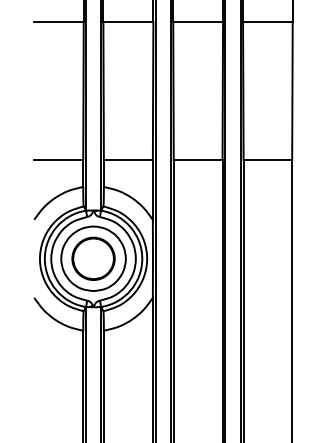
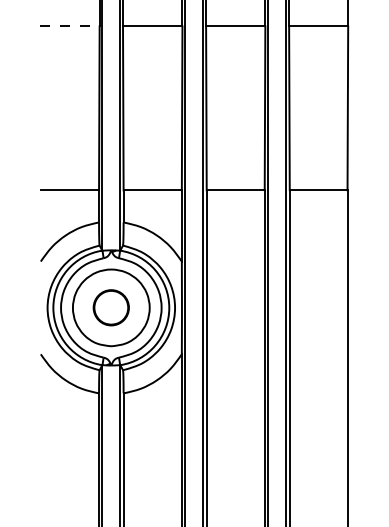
line: (58, 22) -> (69, 26), solid -> dashed
circle: (93, 258) -> (111, 307), size x0.7

